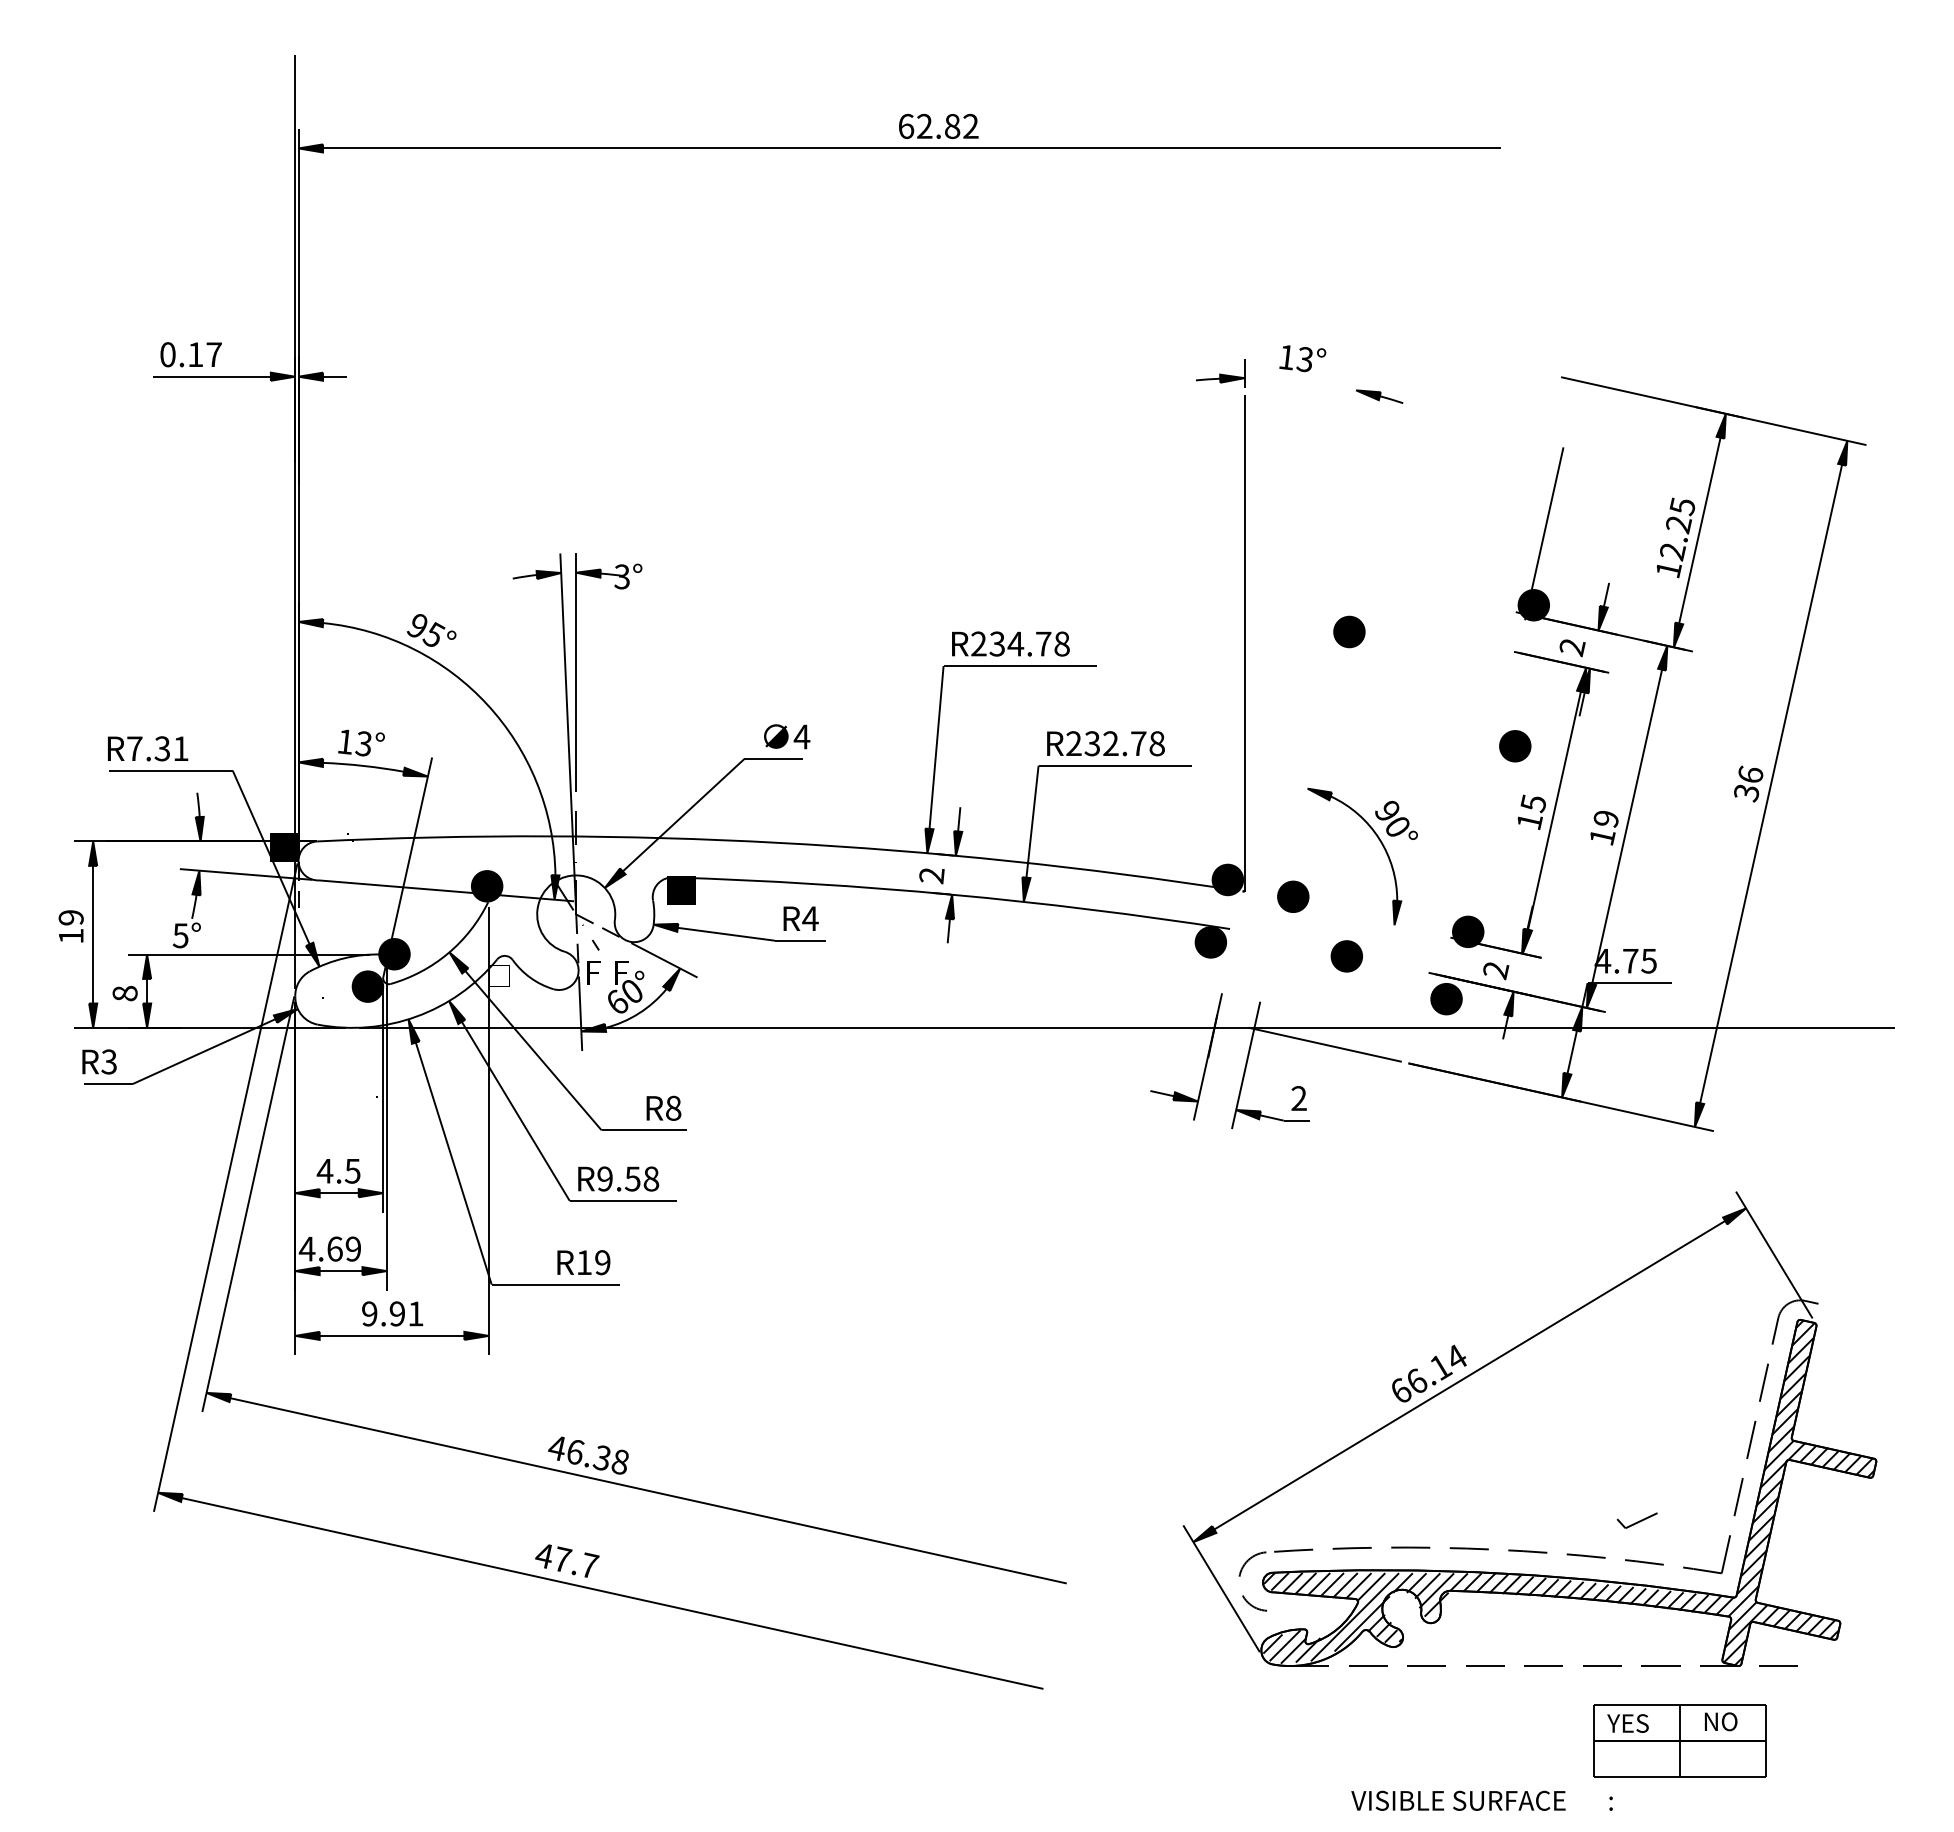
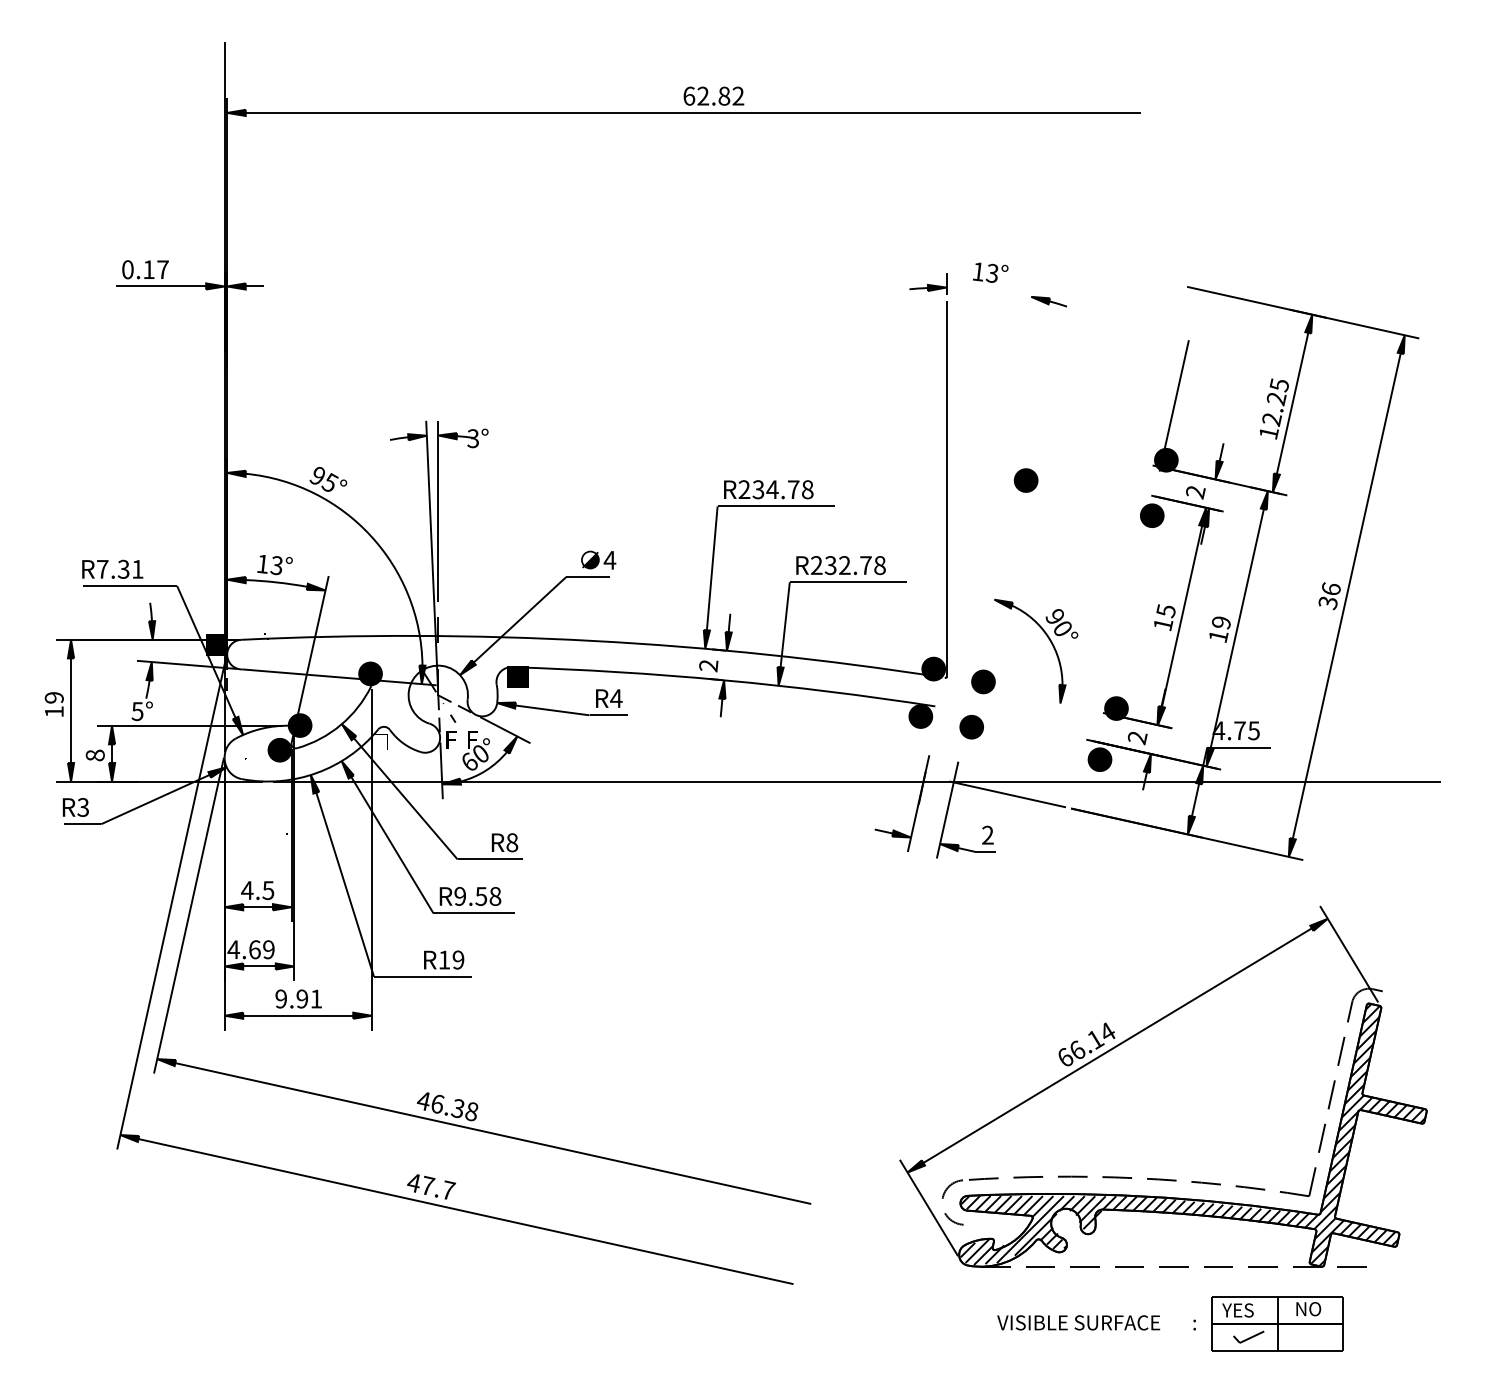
text: (1515, 746) -> (1152, 515), moved
text: (1346, 956) -> (971, 727), moved
part: (1636, 1520) -> (1248, 1337), moved
text: (1481, 1800) -> (1096, 1322), moved

